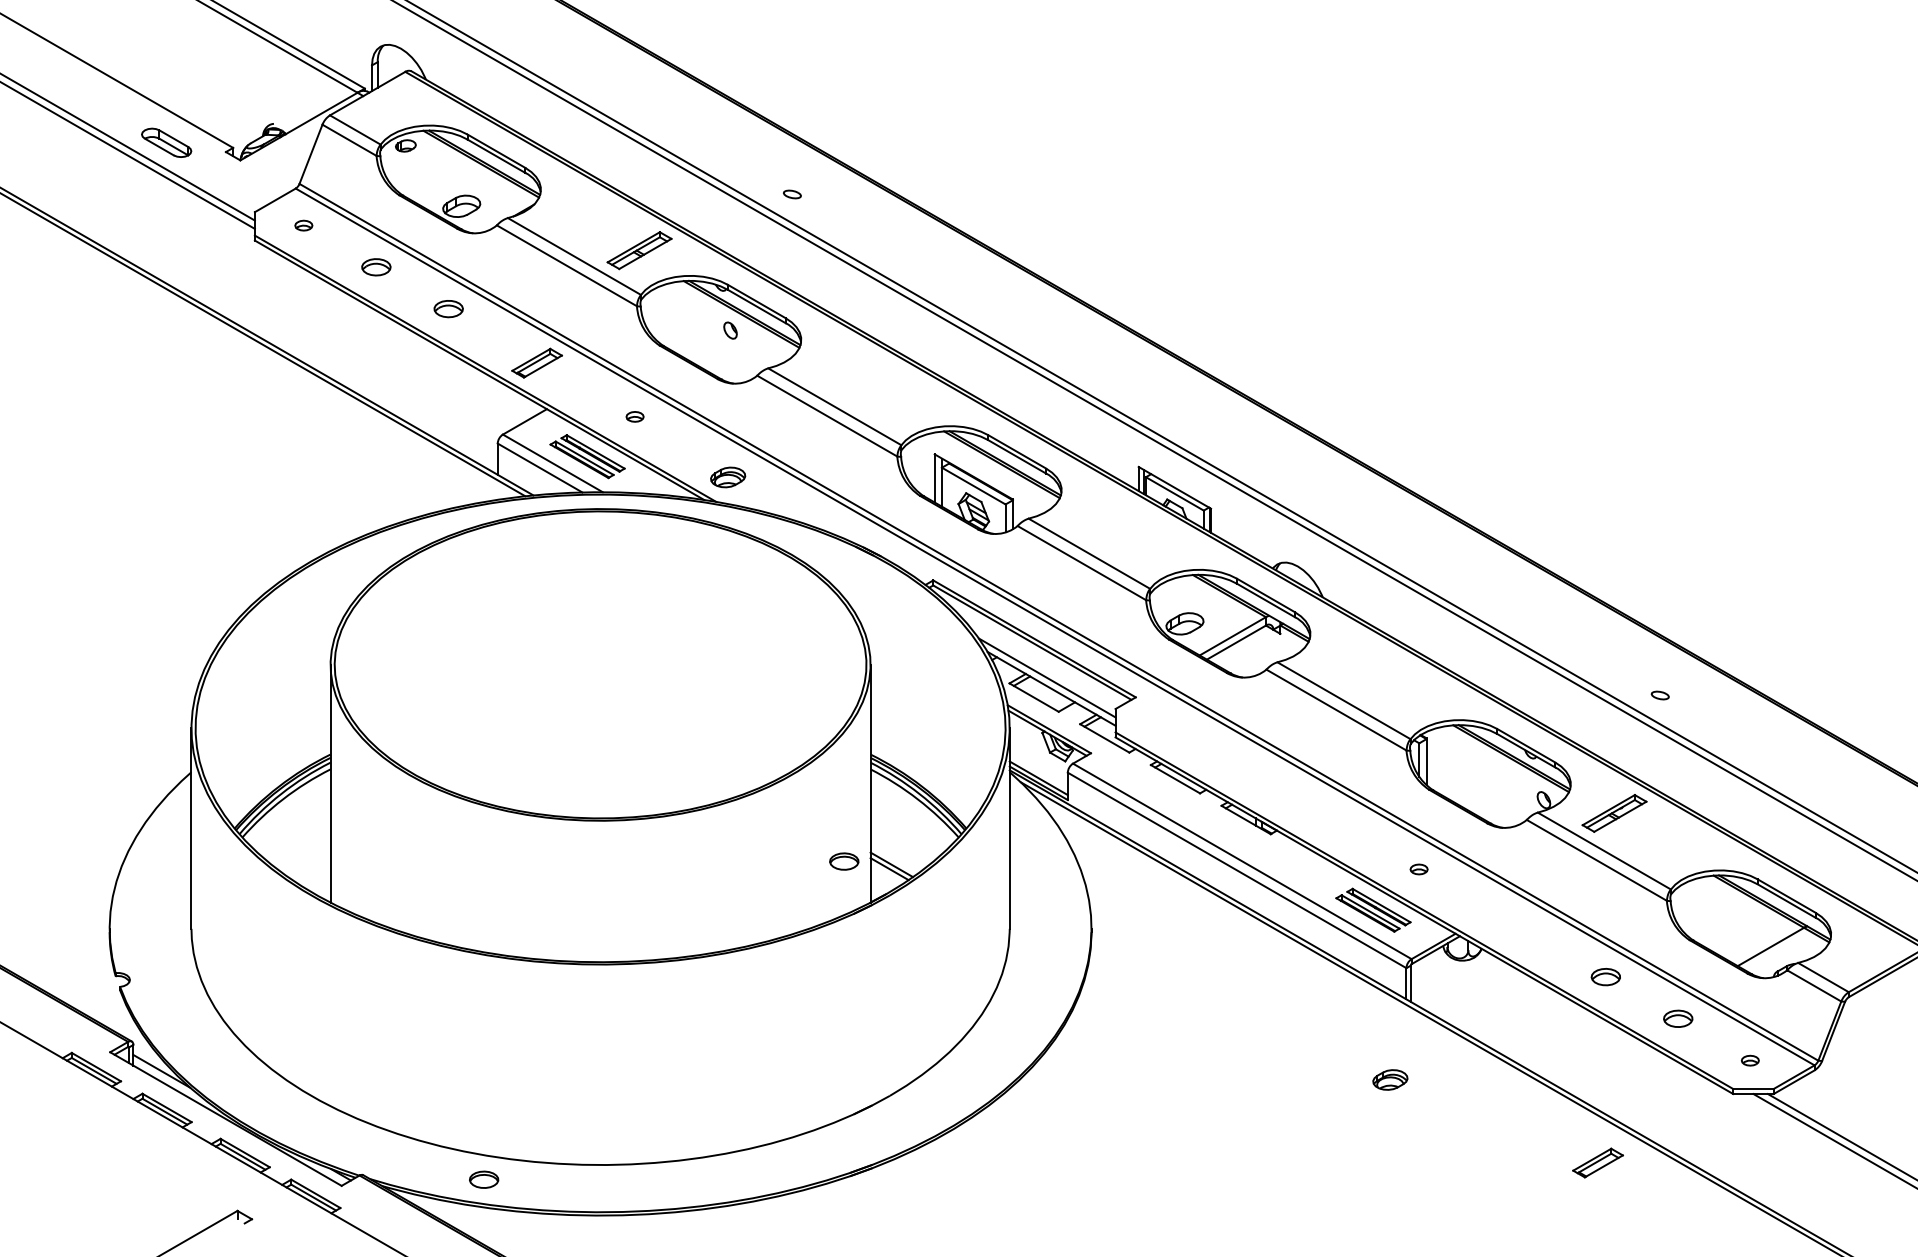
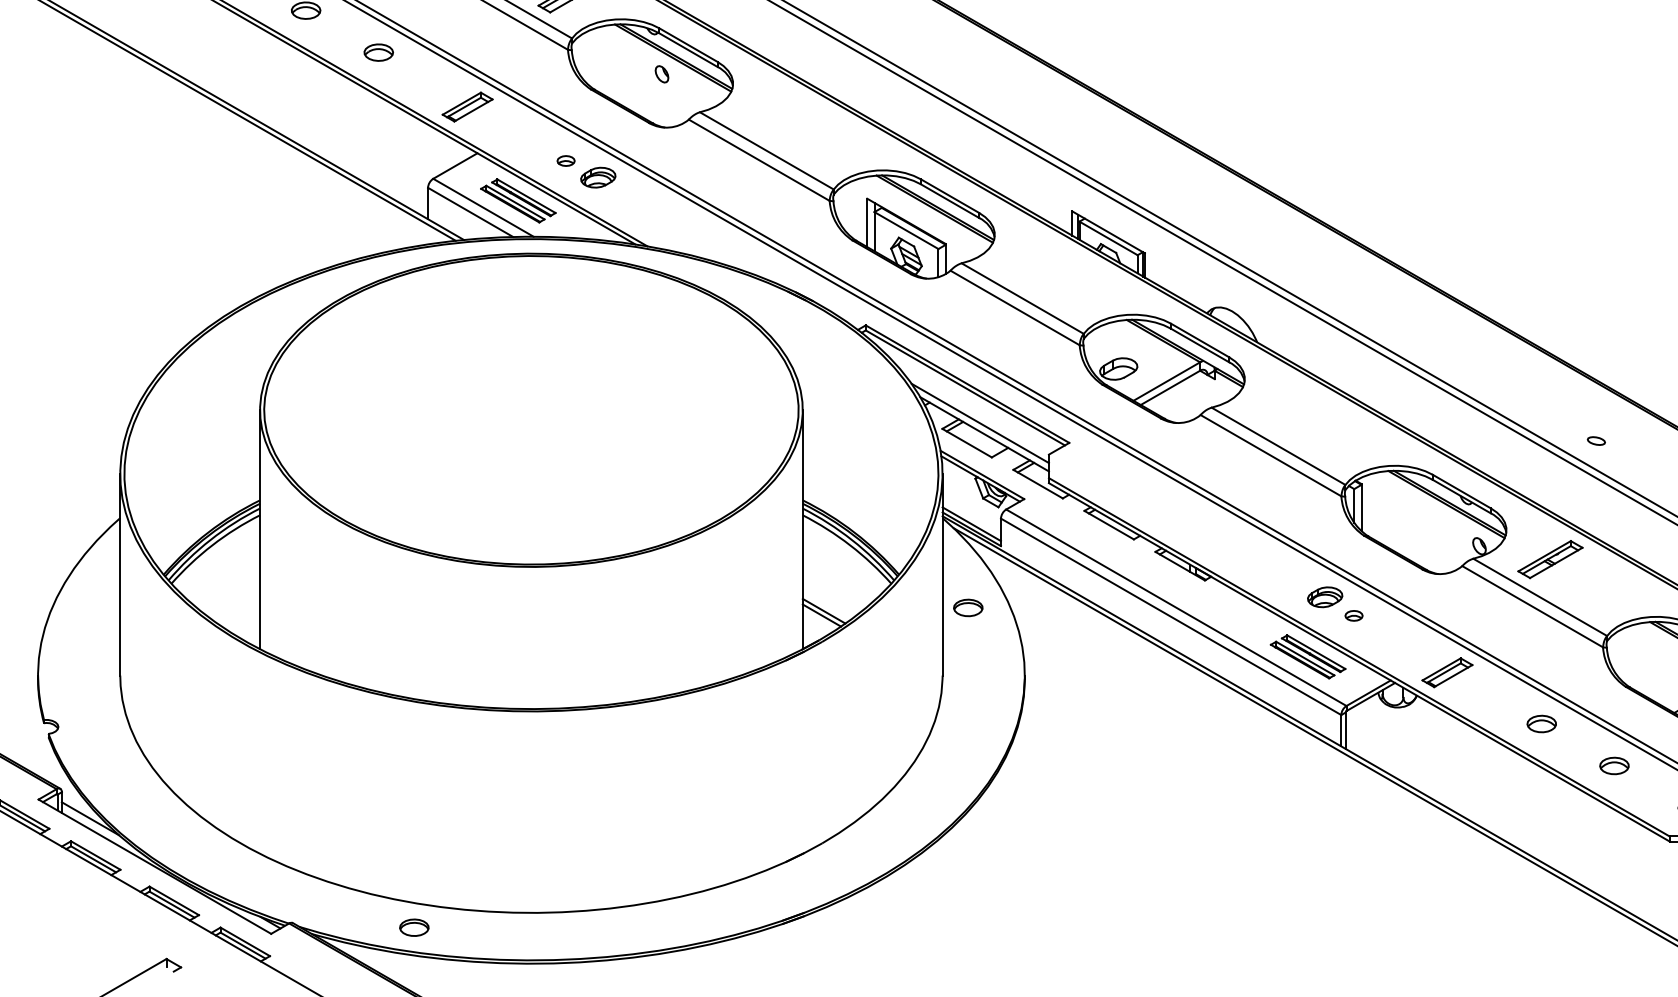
part: (728, 477) -> (598, 177), moved
part: (844, 861) -> (968, 607), moved
part: (1390, 1079) -> (1325, 596), moved
part: (1597, 1162) -> (1446, 672), moved

